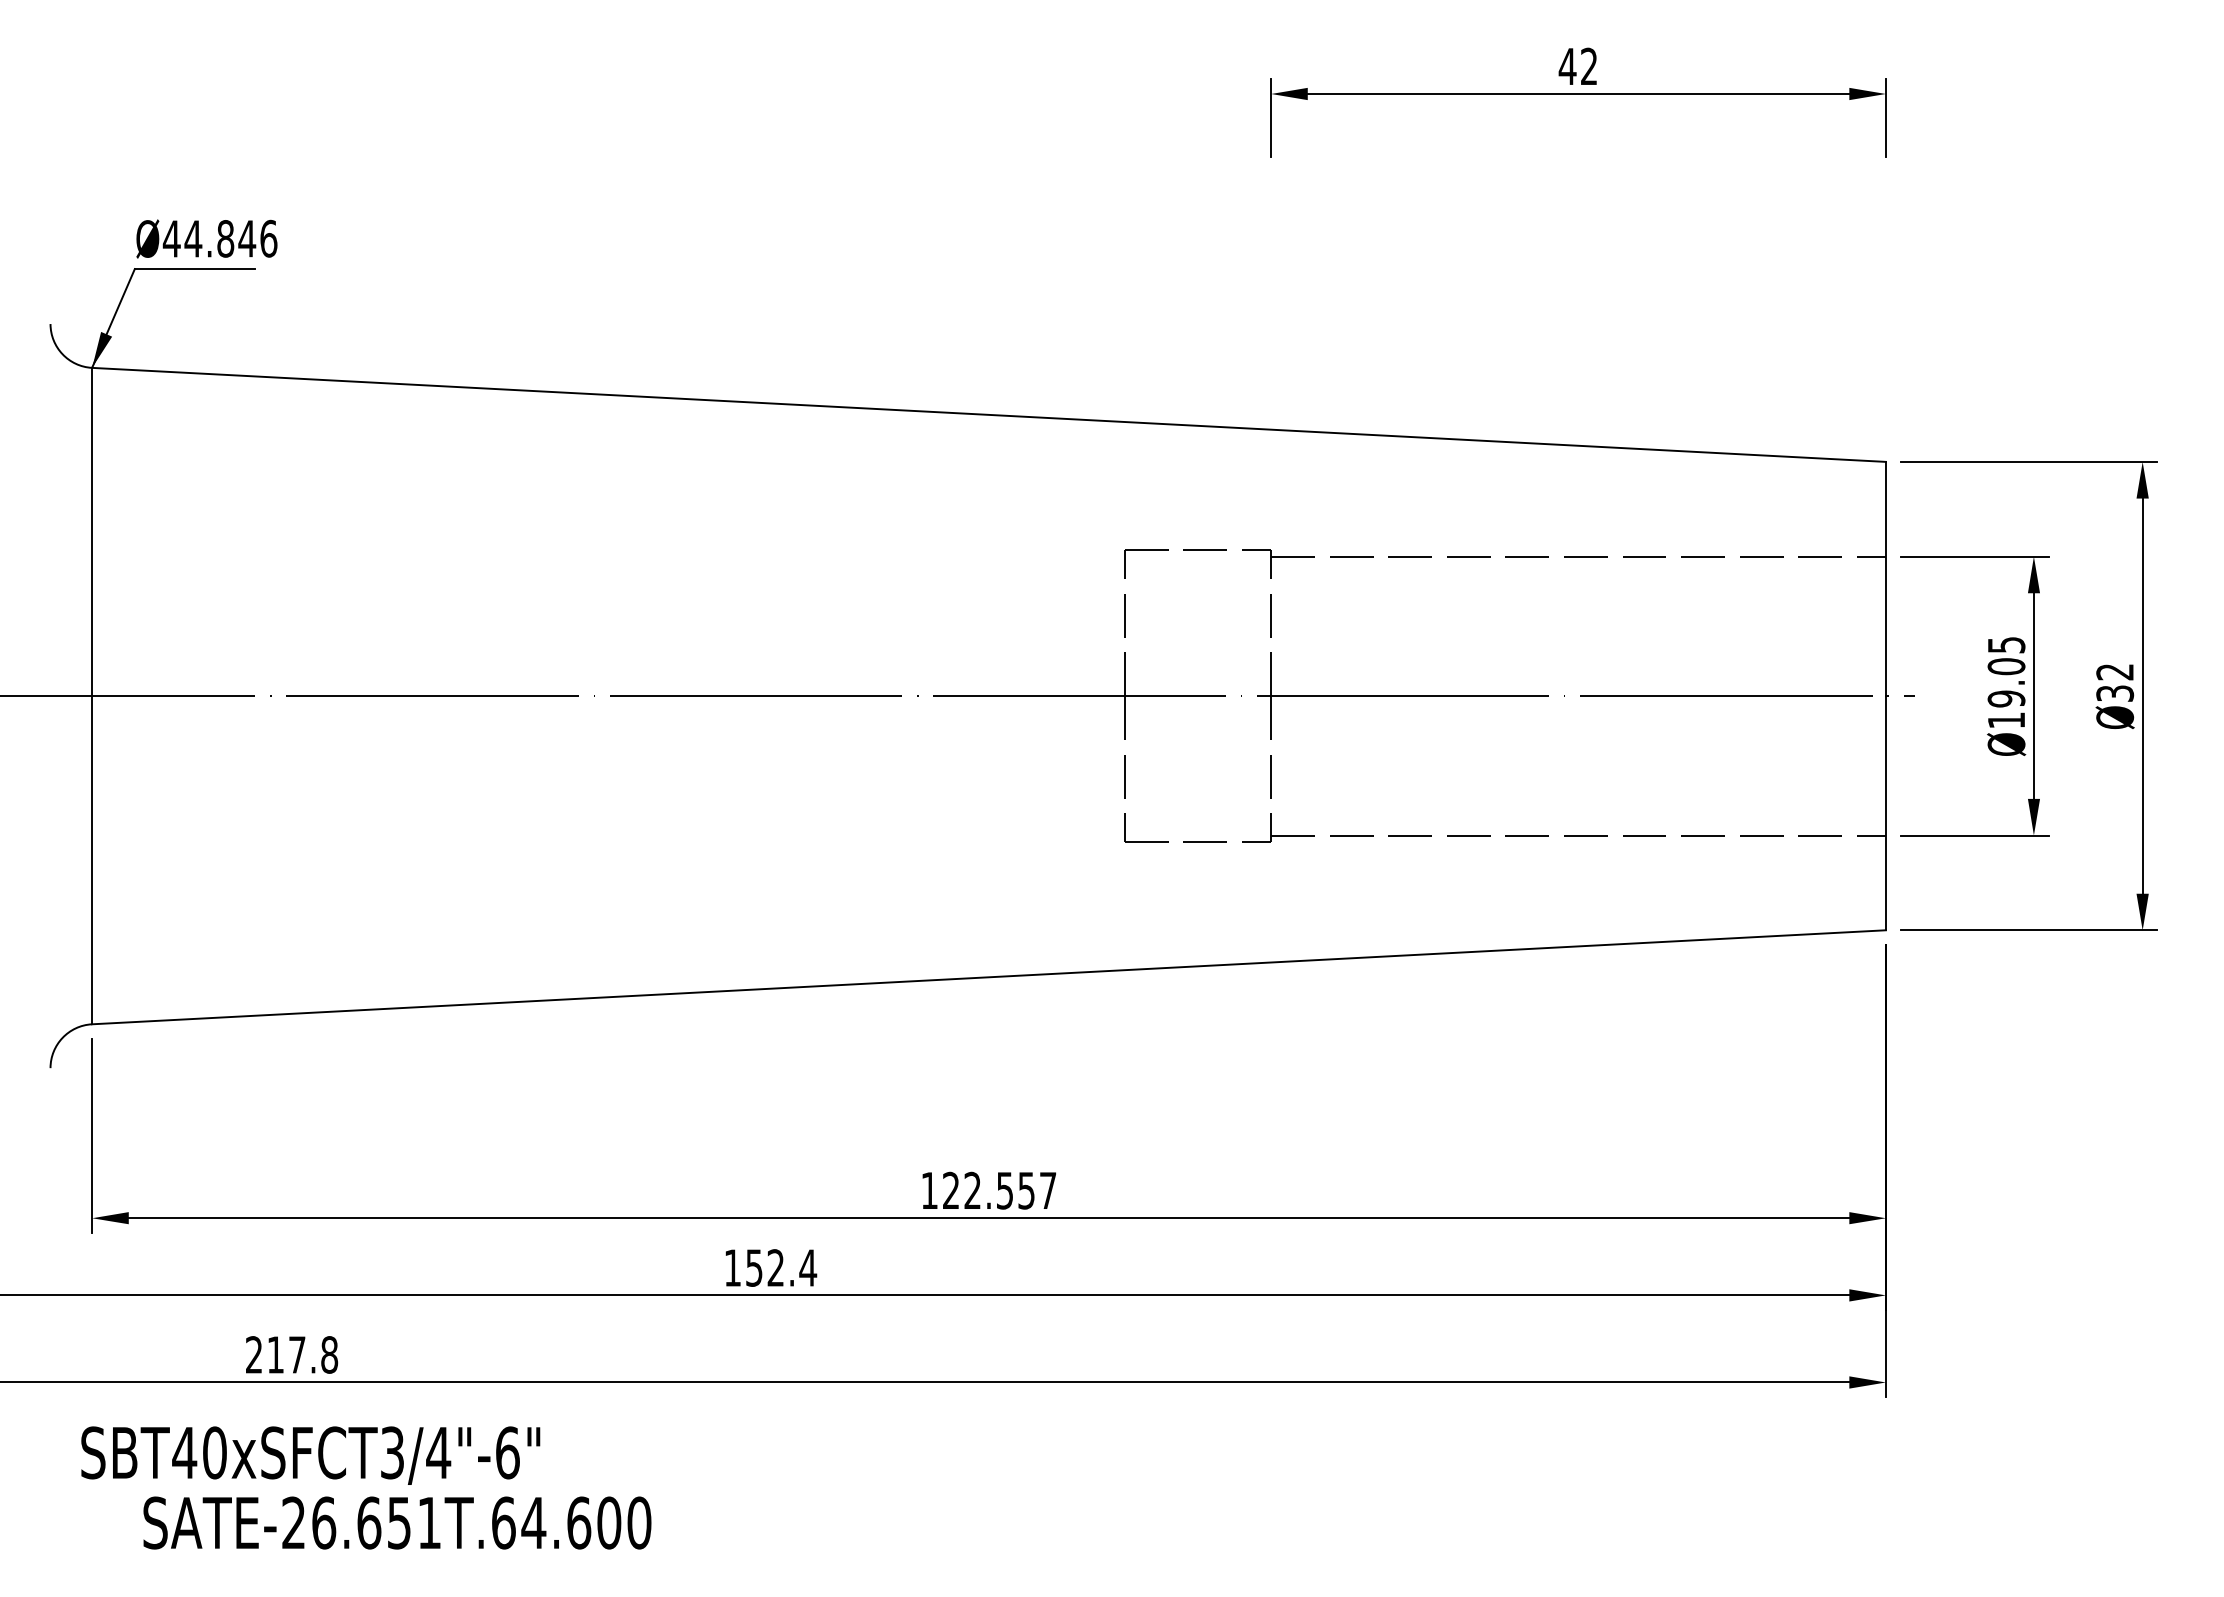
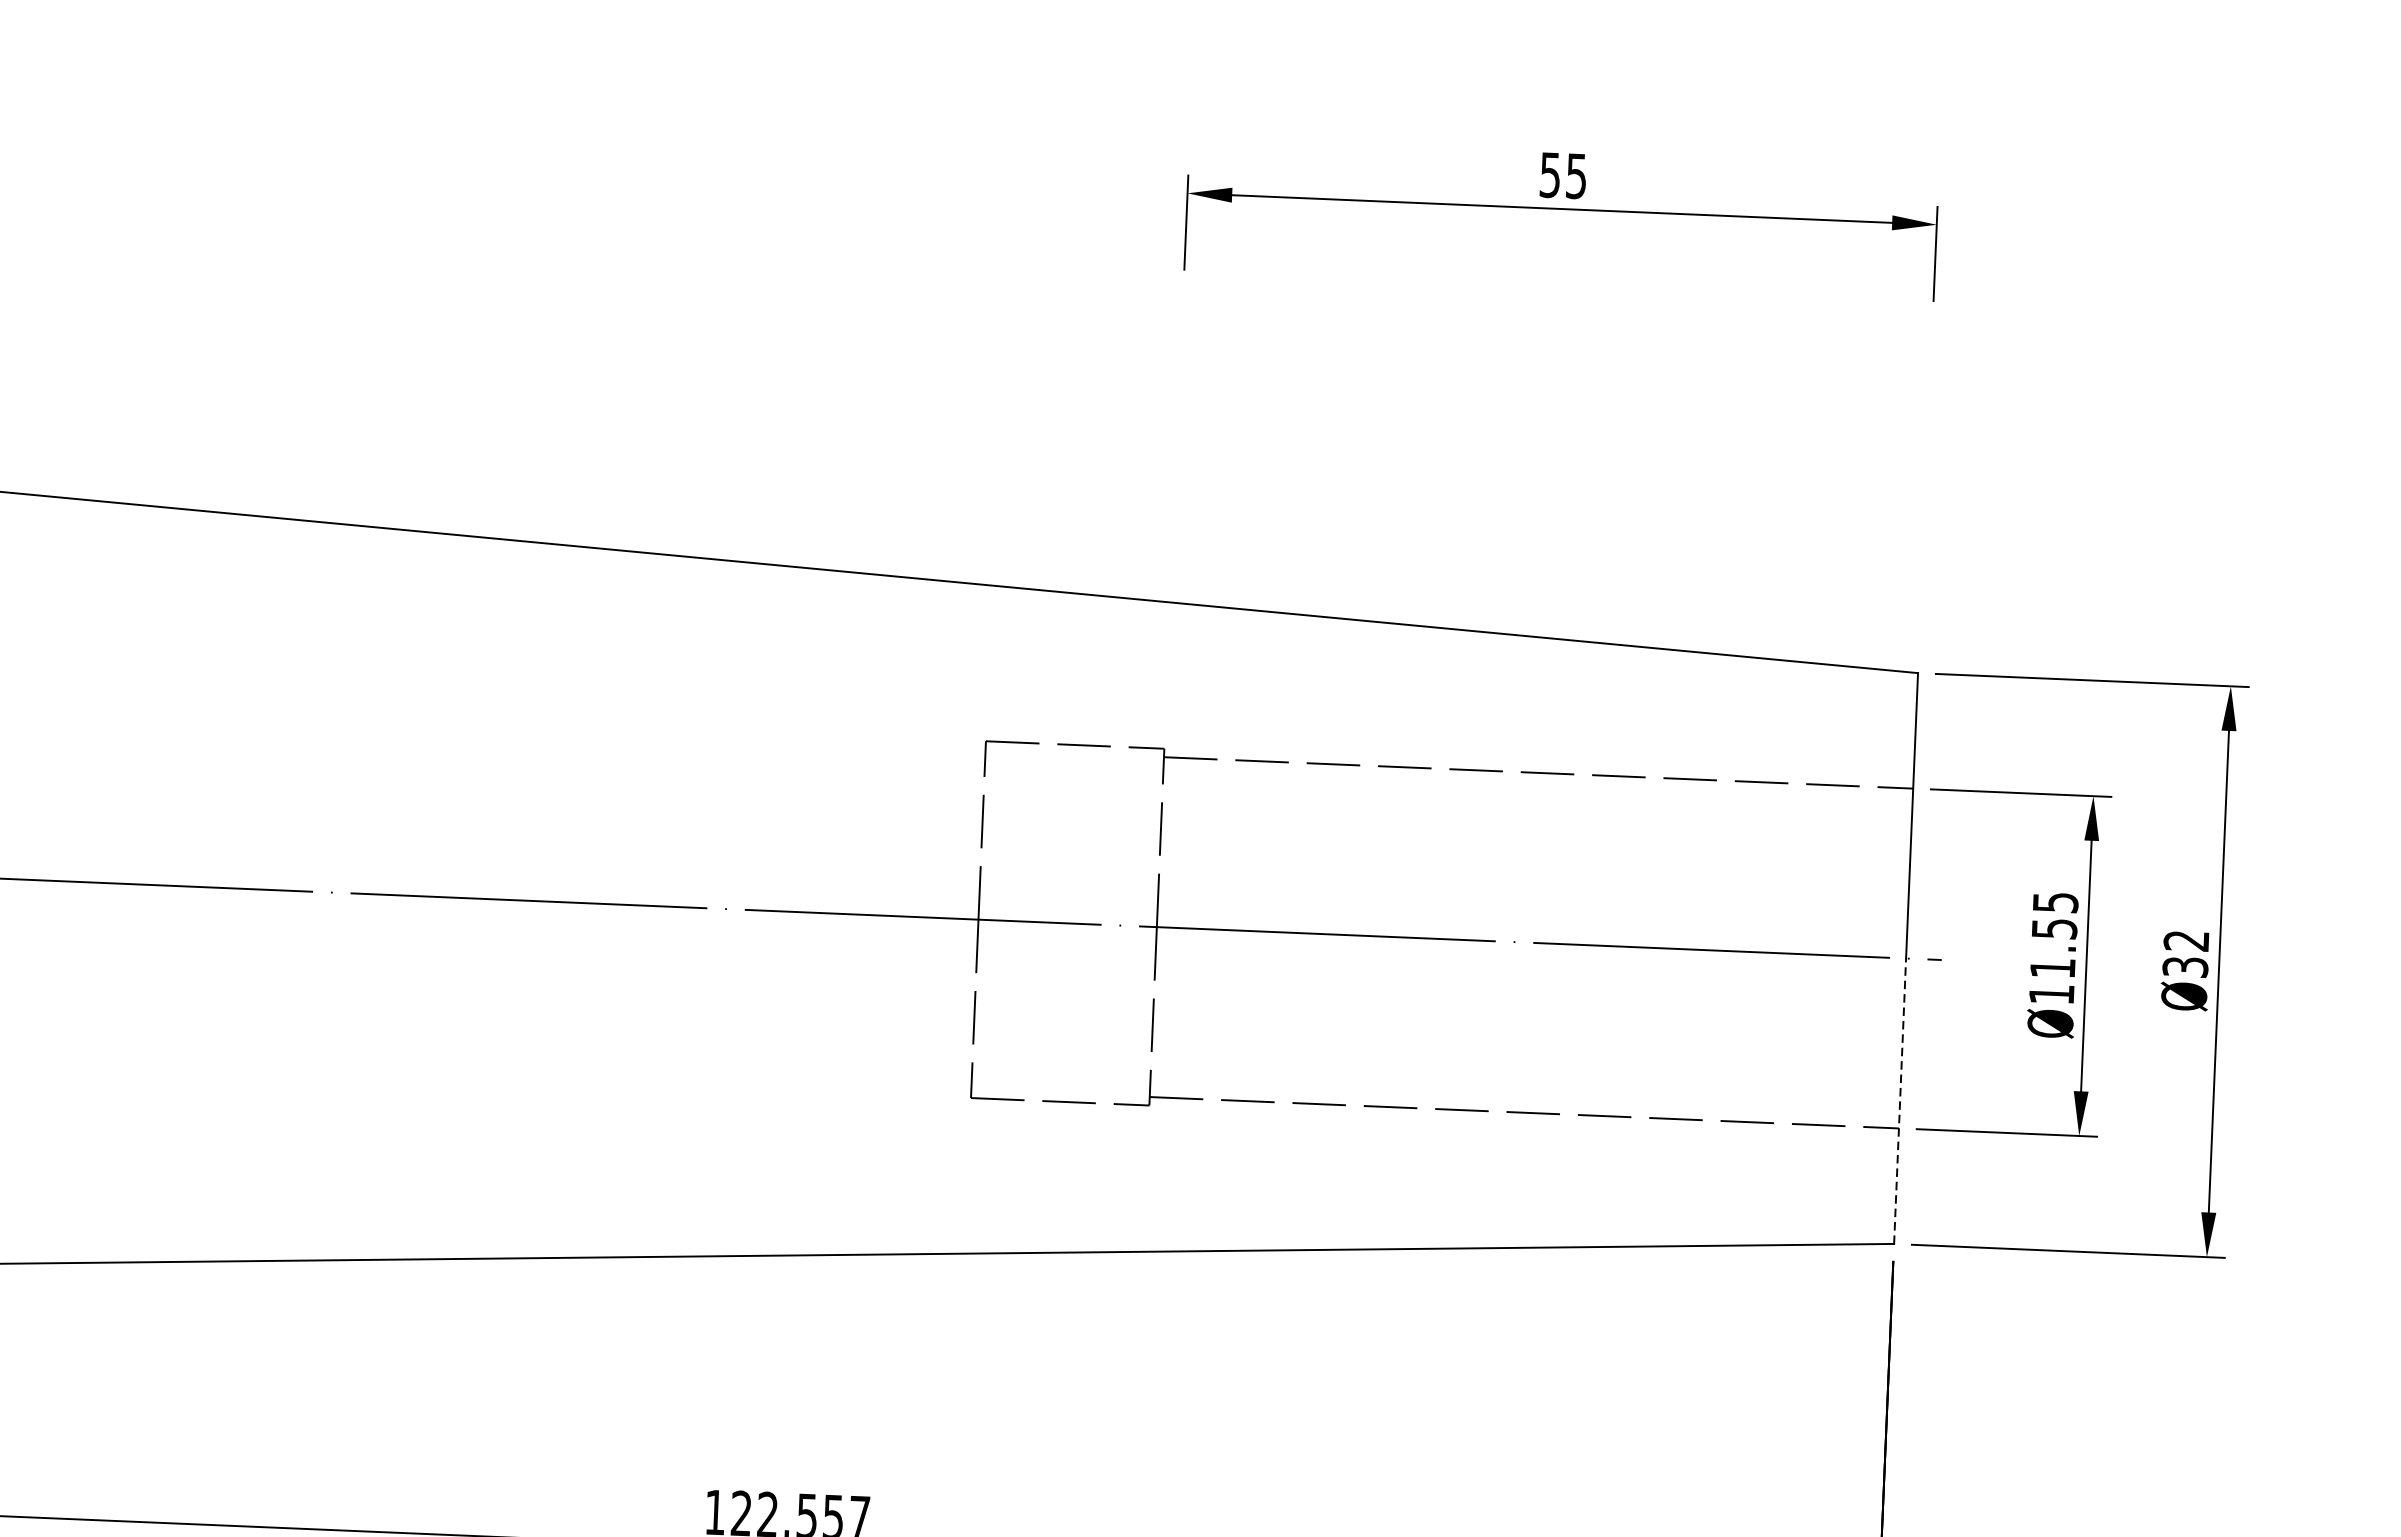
text: (1577, 66) -> (1562, 175), 42 -> 55
text: (2006, 682) -> (2053, 948), Ø19.05 -> Ø11.55
line: (1885, 812) -> (1899, 1100), solid -> dashed

